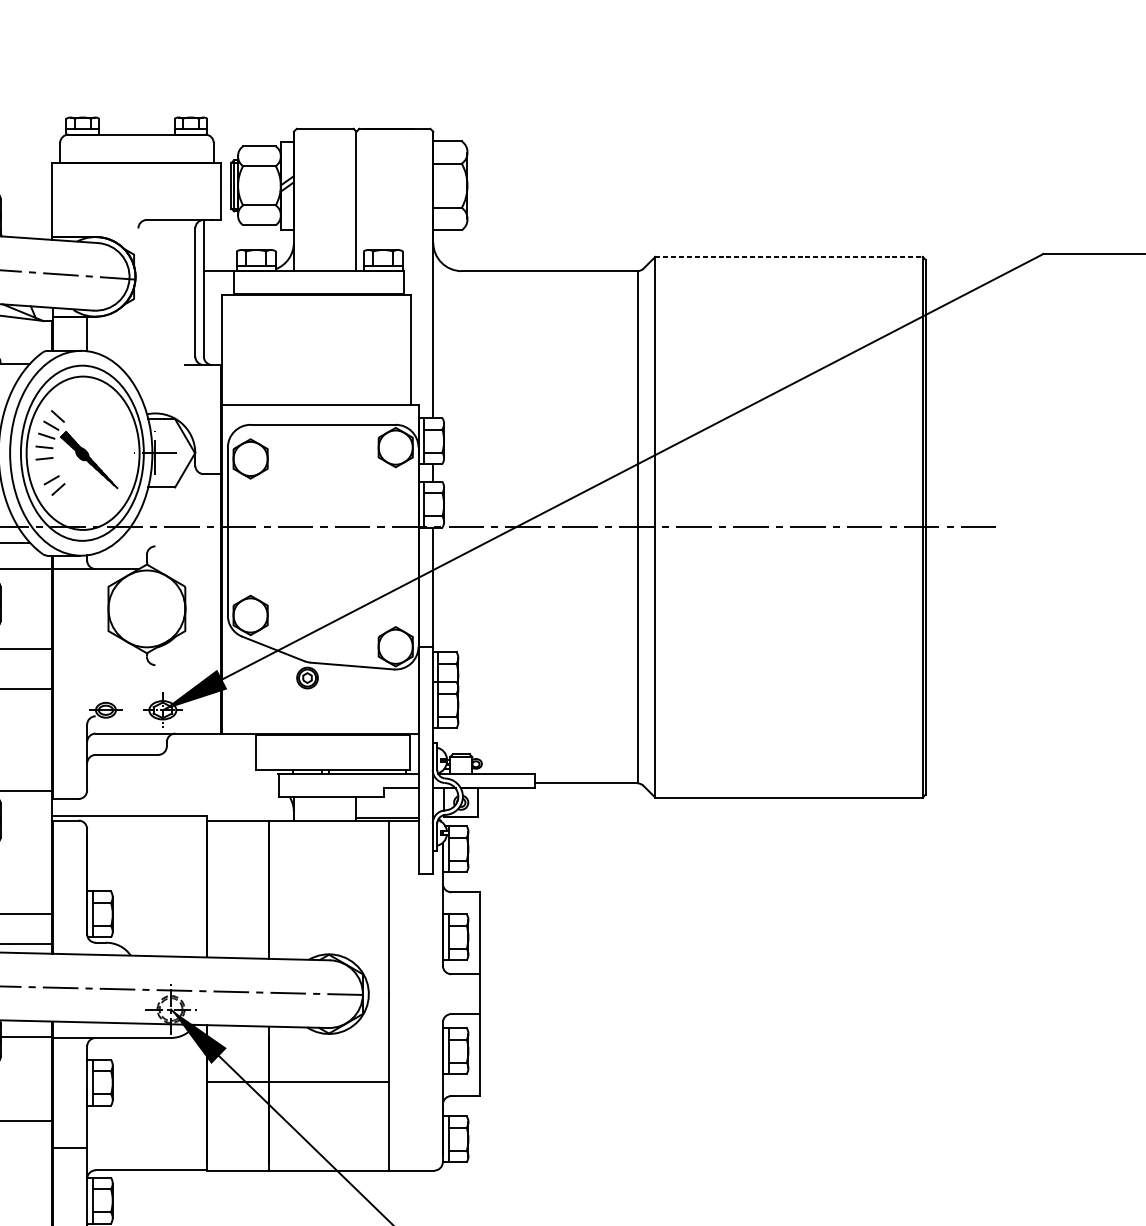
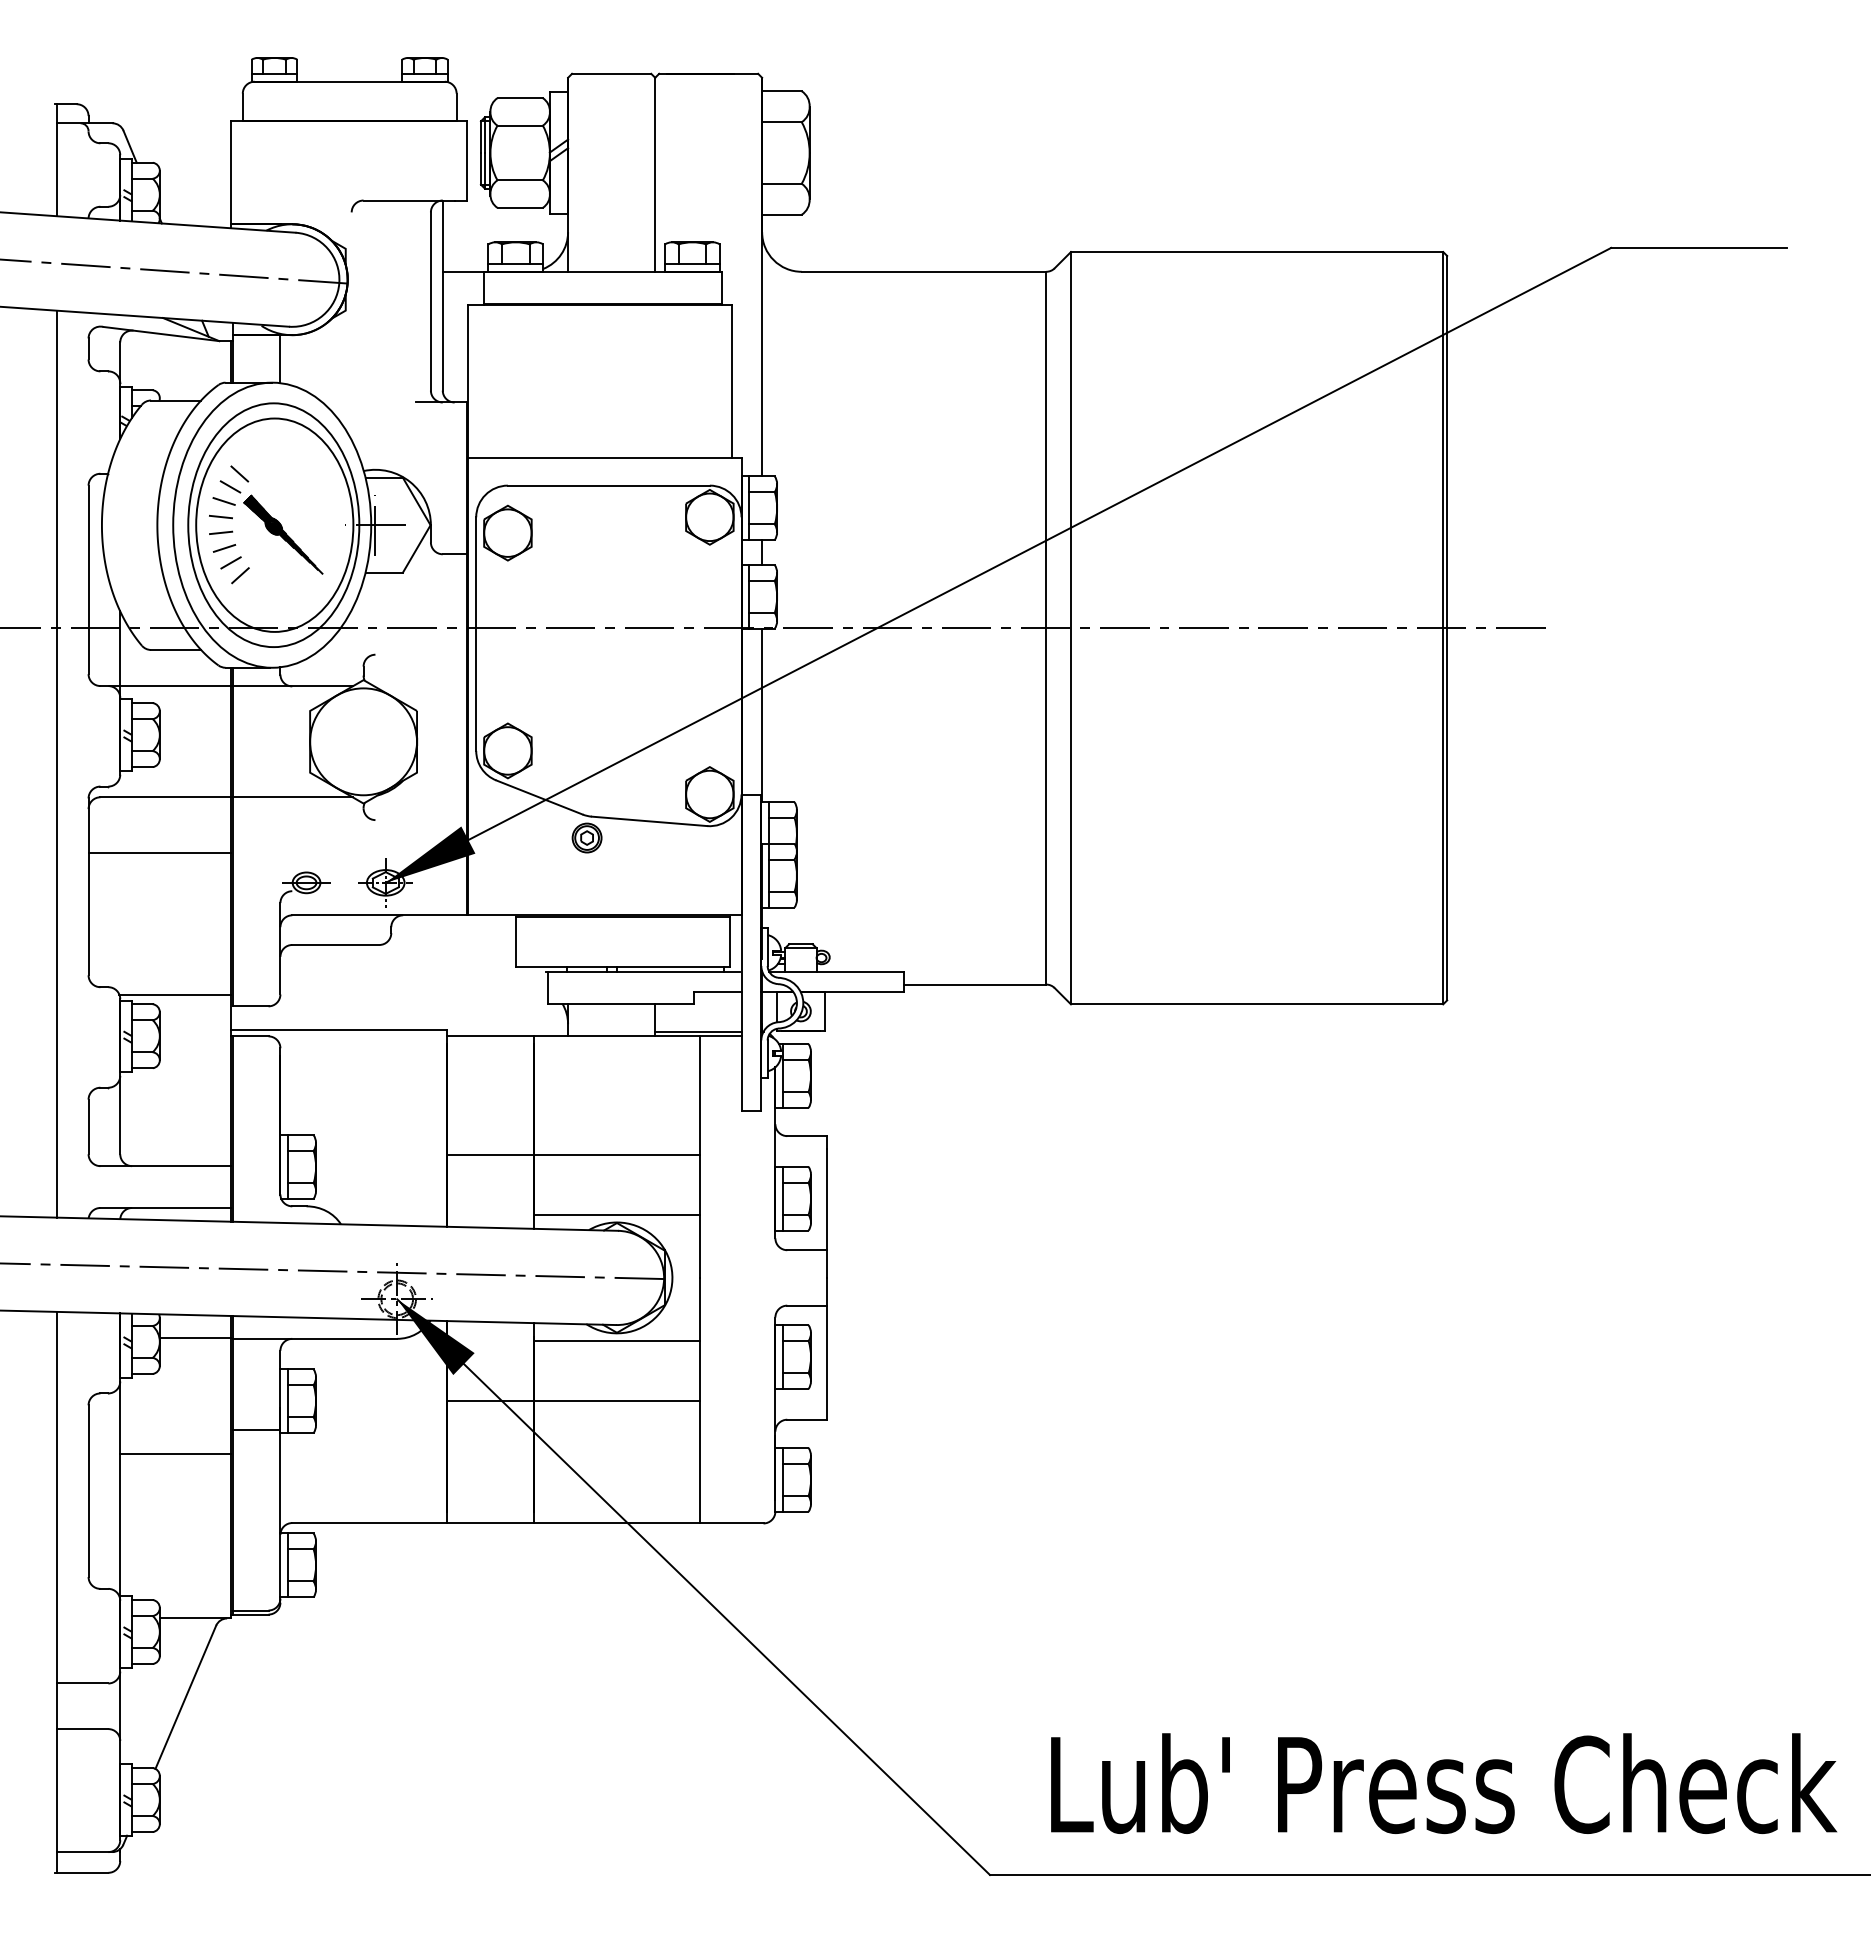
line: (789, 257) -> (1257, 252), dashed -> solid
line: (46, 469) -> (224, 548), added
line: (95, 648) -> (292, 797), added
line: (297, 906) -> (572, 1155), added
line: (328, 948) -> (616, 1214), added
line: (328, 1039) -> (616, 1341), added
line: (69, 1148) -> (256, 1430), moved

